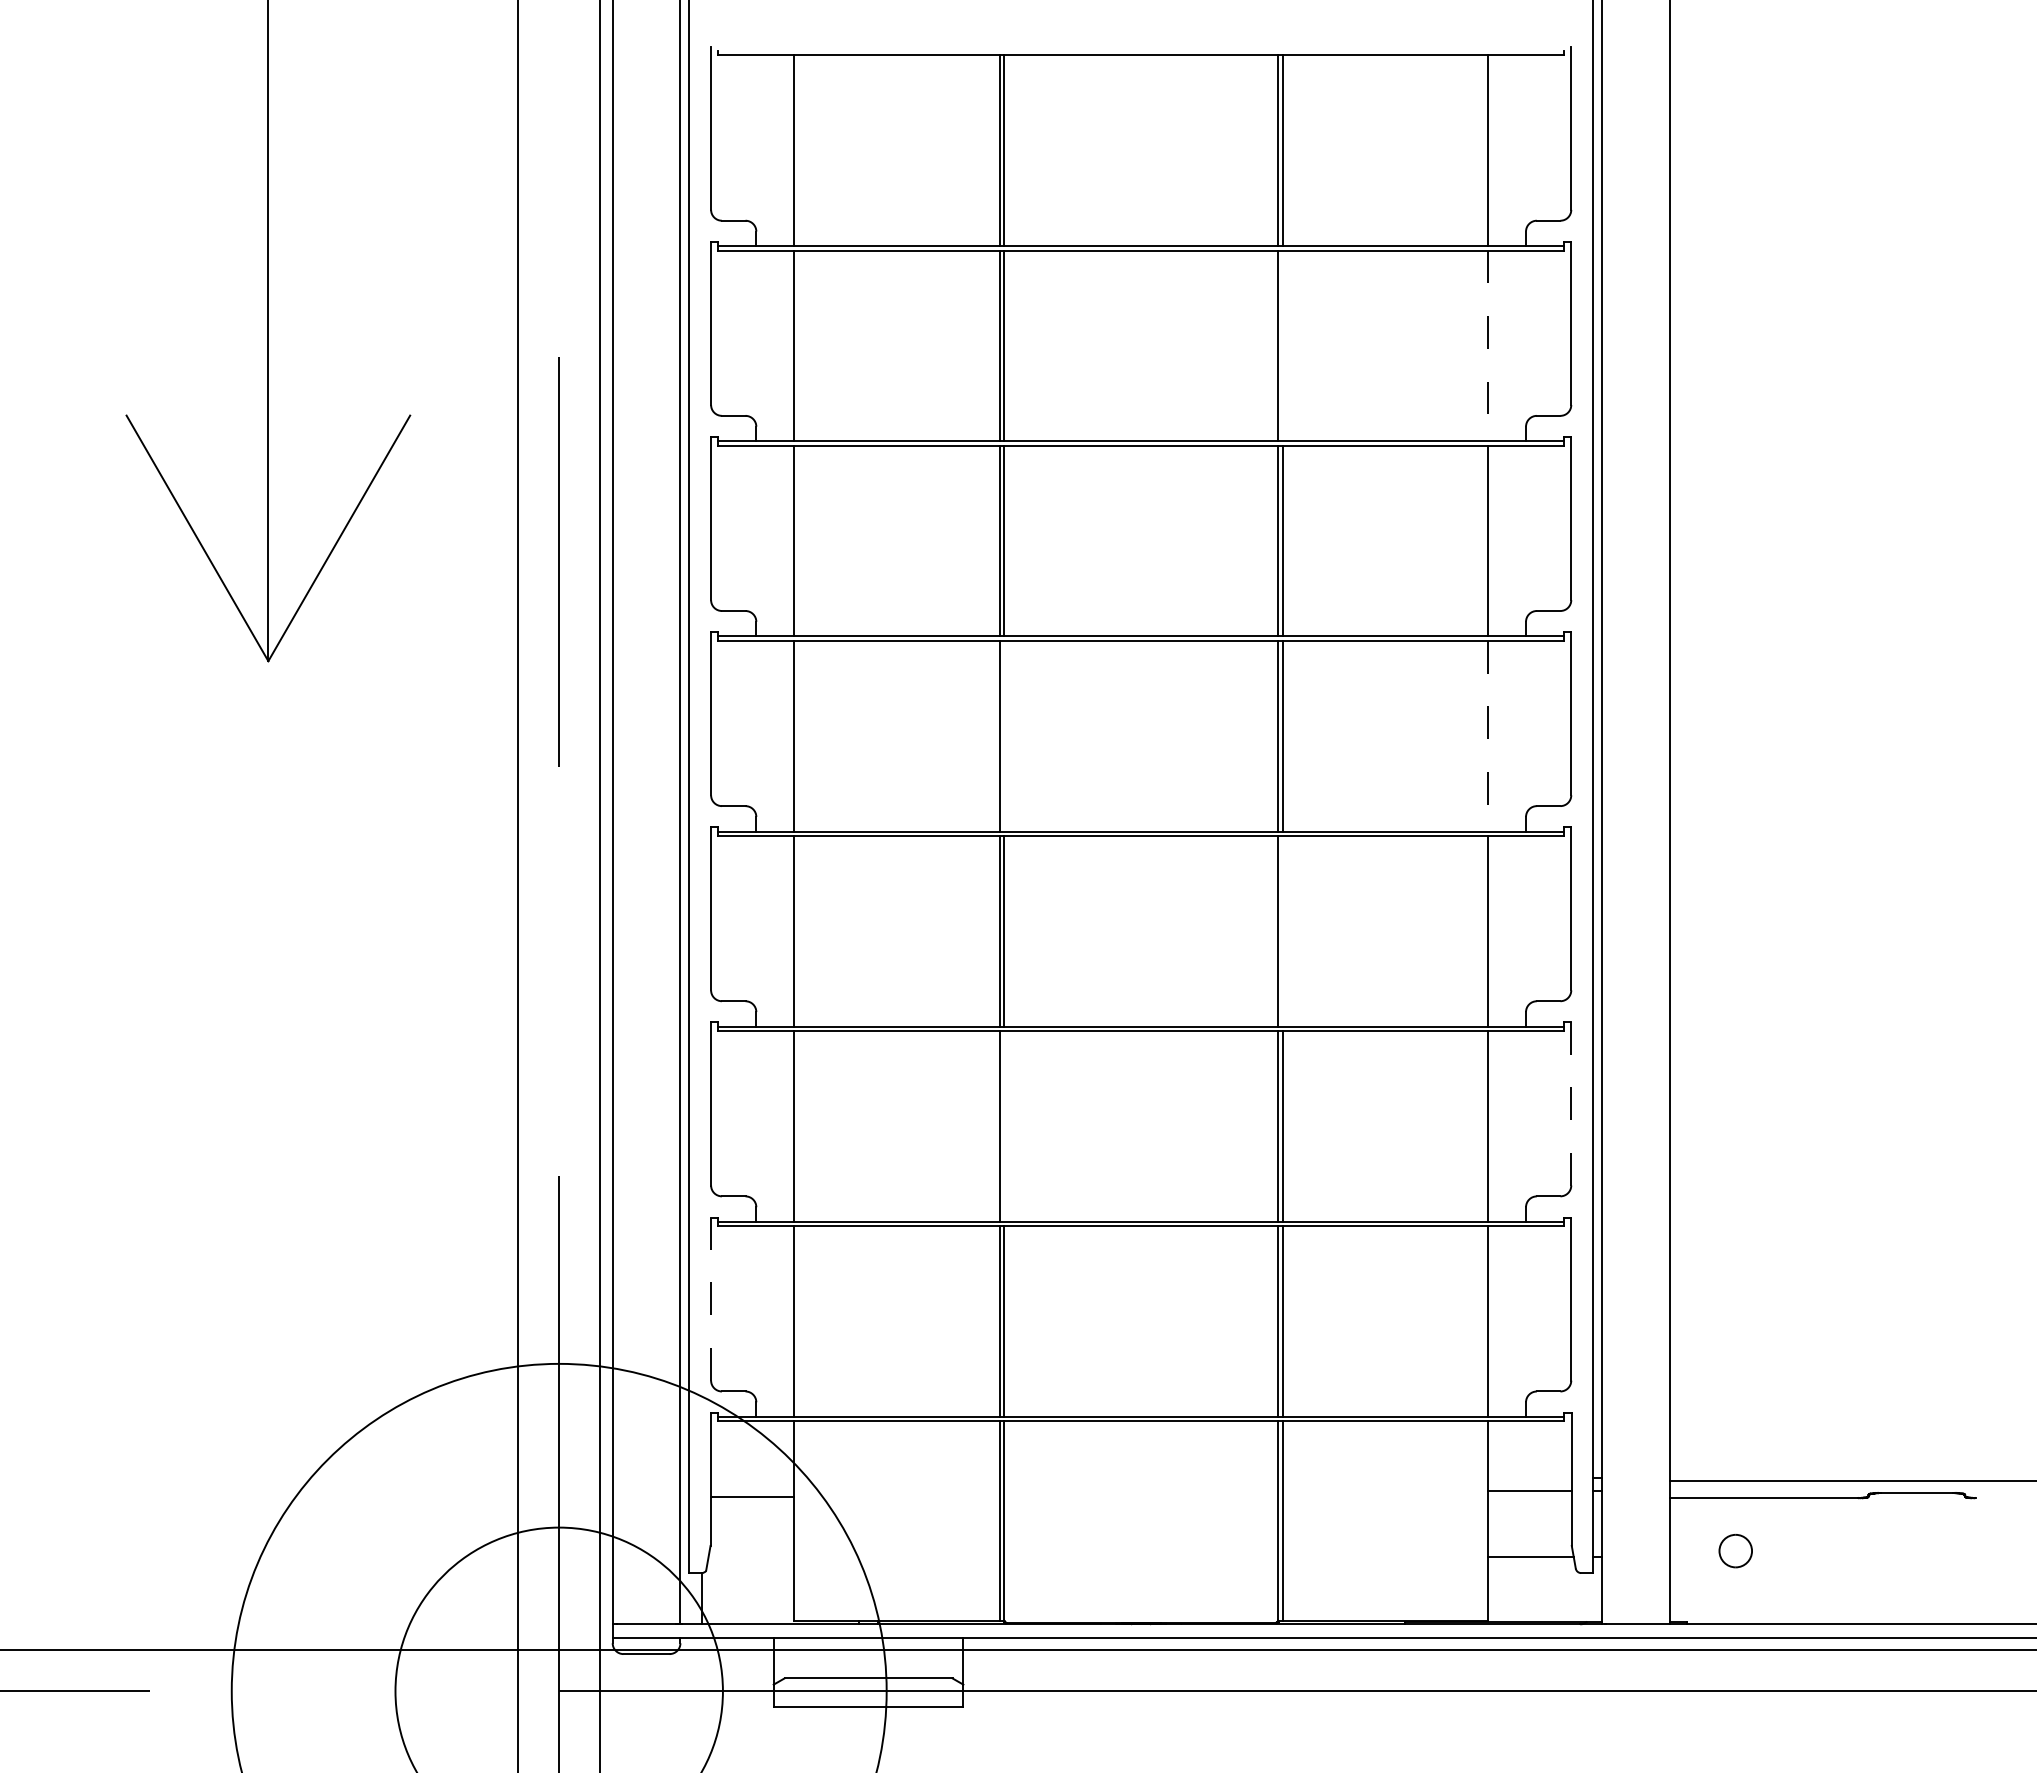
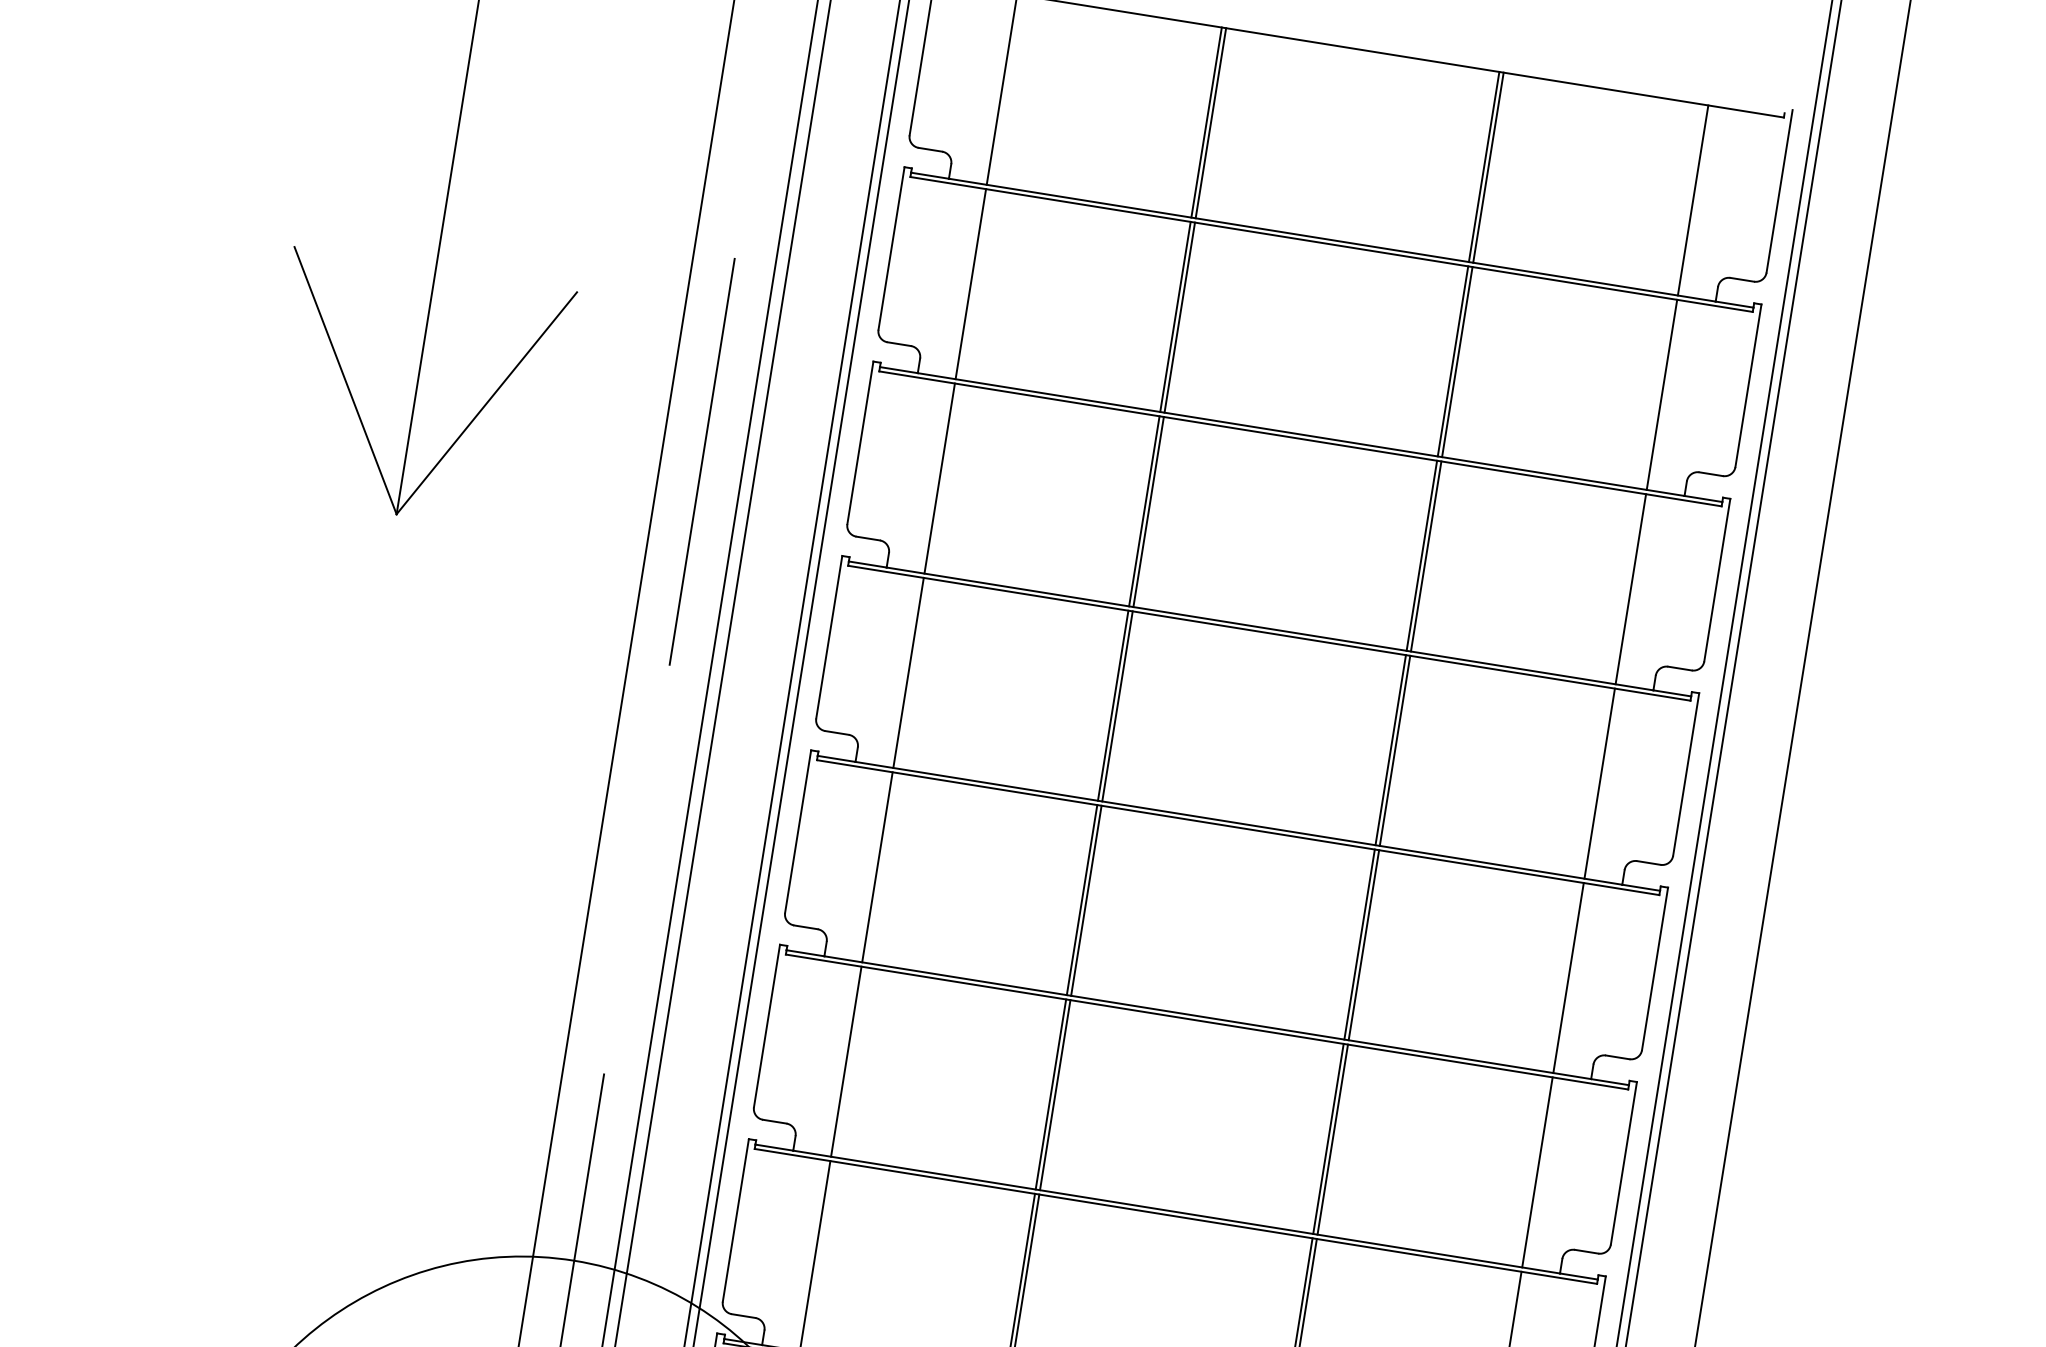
line: (1282, 345) -> (1457, 361), added
line: (1488, 346) -> (1662, 395), dashed -> solid
line: (1004, 735) -> (1118, 705), added
line: (1488, 736) -> (1600, 784), dashed -> solid
line: (1282, 930) -> (1363, 944), added
line: (1571, 1103) -> (1624, 1162), dashed -> solid
line: (1004, 1126) -> (1055, 1095), added
line: (711, 1299) -> (736, 1220), dashed -> solid

